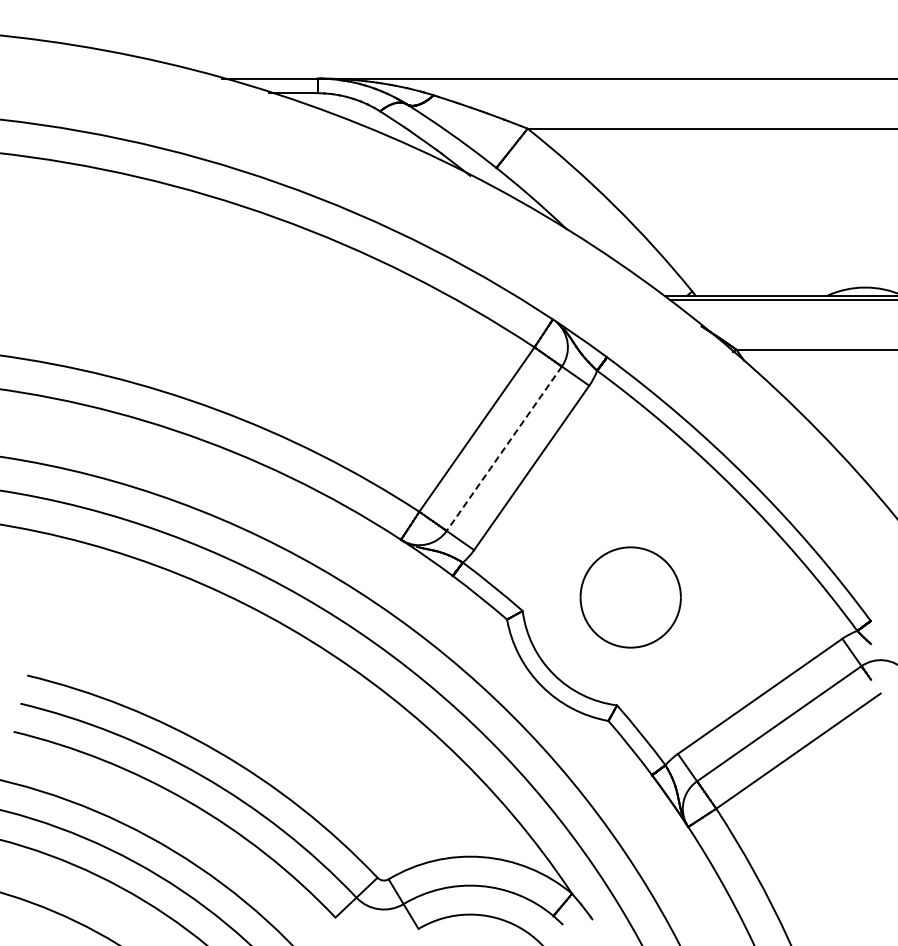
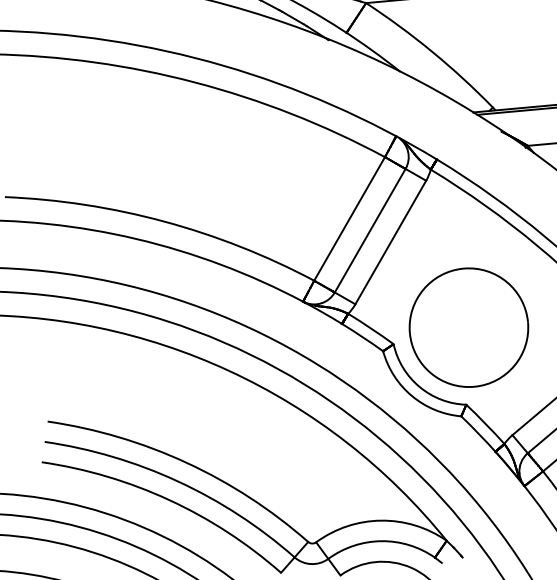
line: (504, 449) -> (370, 231), dashed -> solid
part: (630, 597) -> (468, 327), size x1.67

